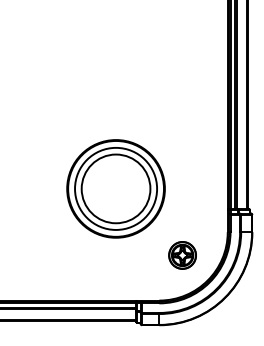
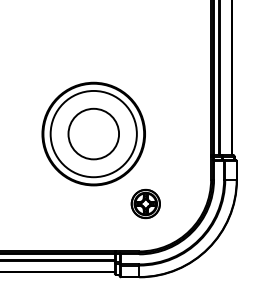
circle: (115, 188) -> (93, 133), size x0.7
part: (182, 255) -> (145, 204), moved

